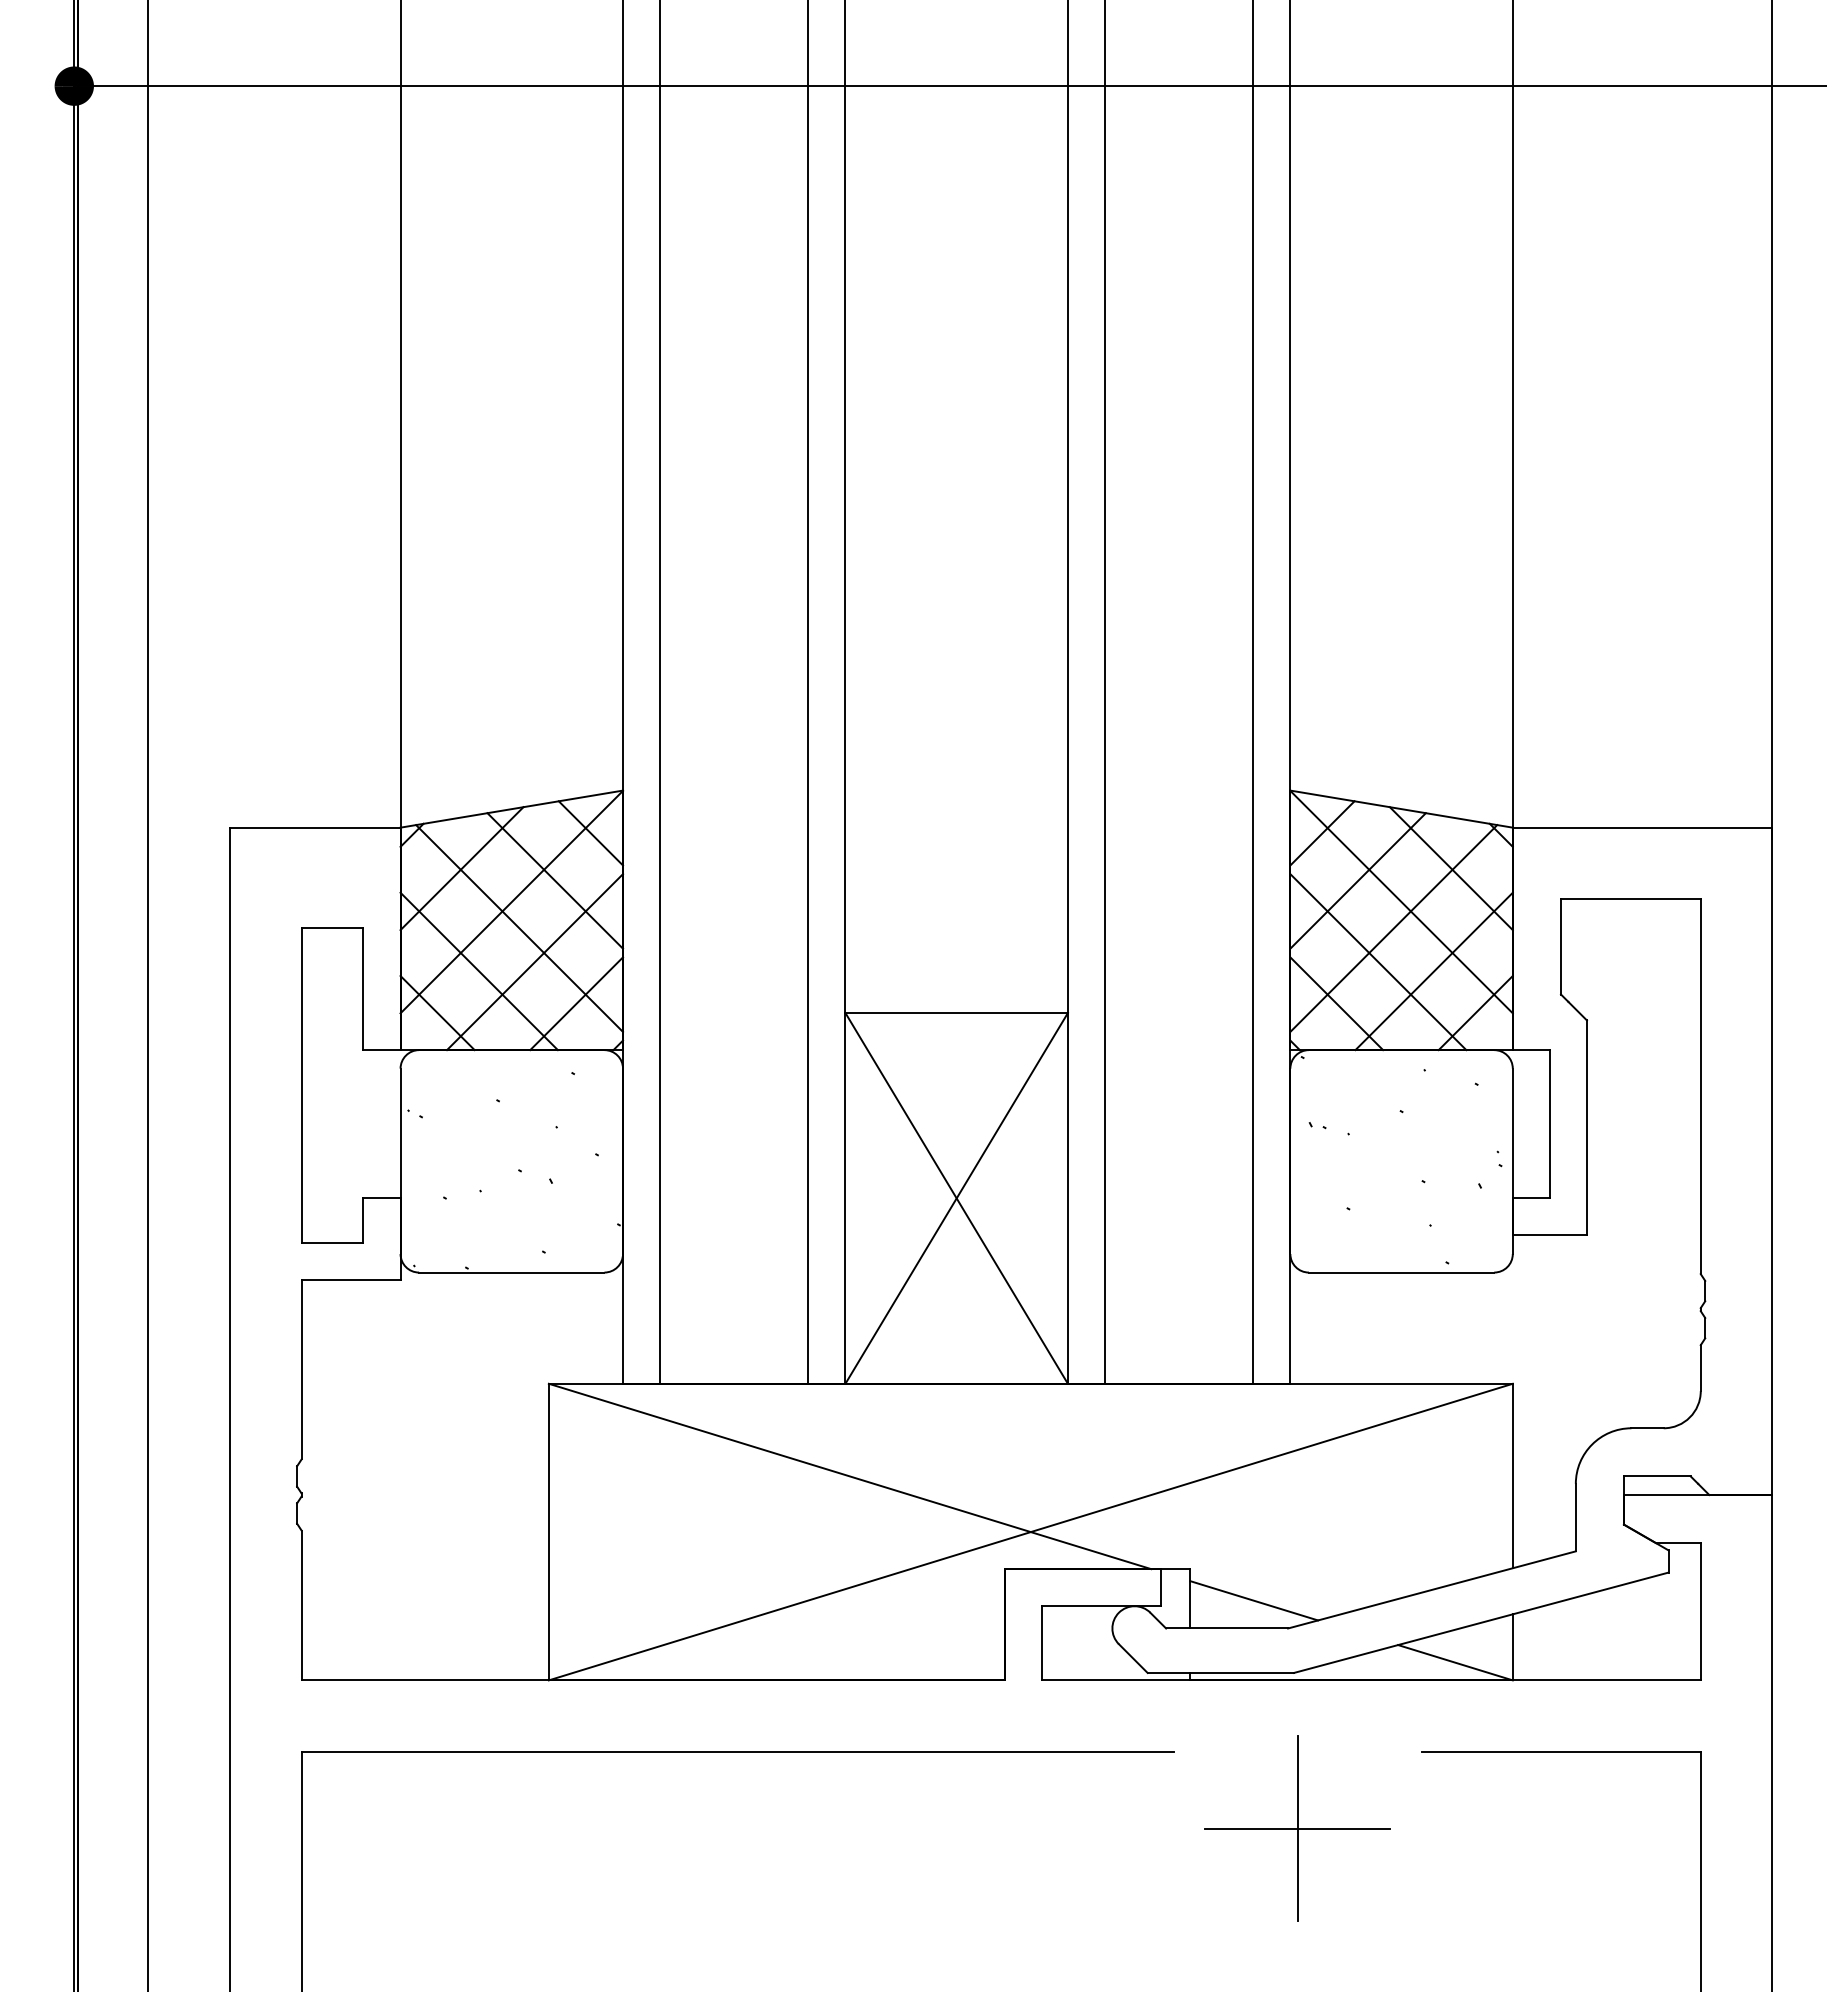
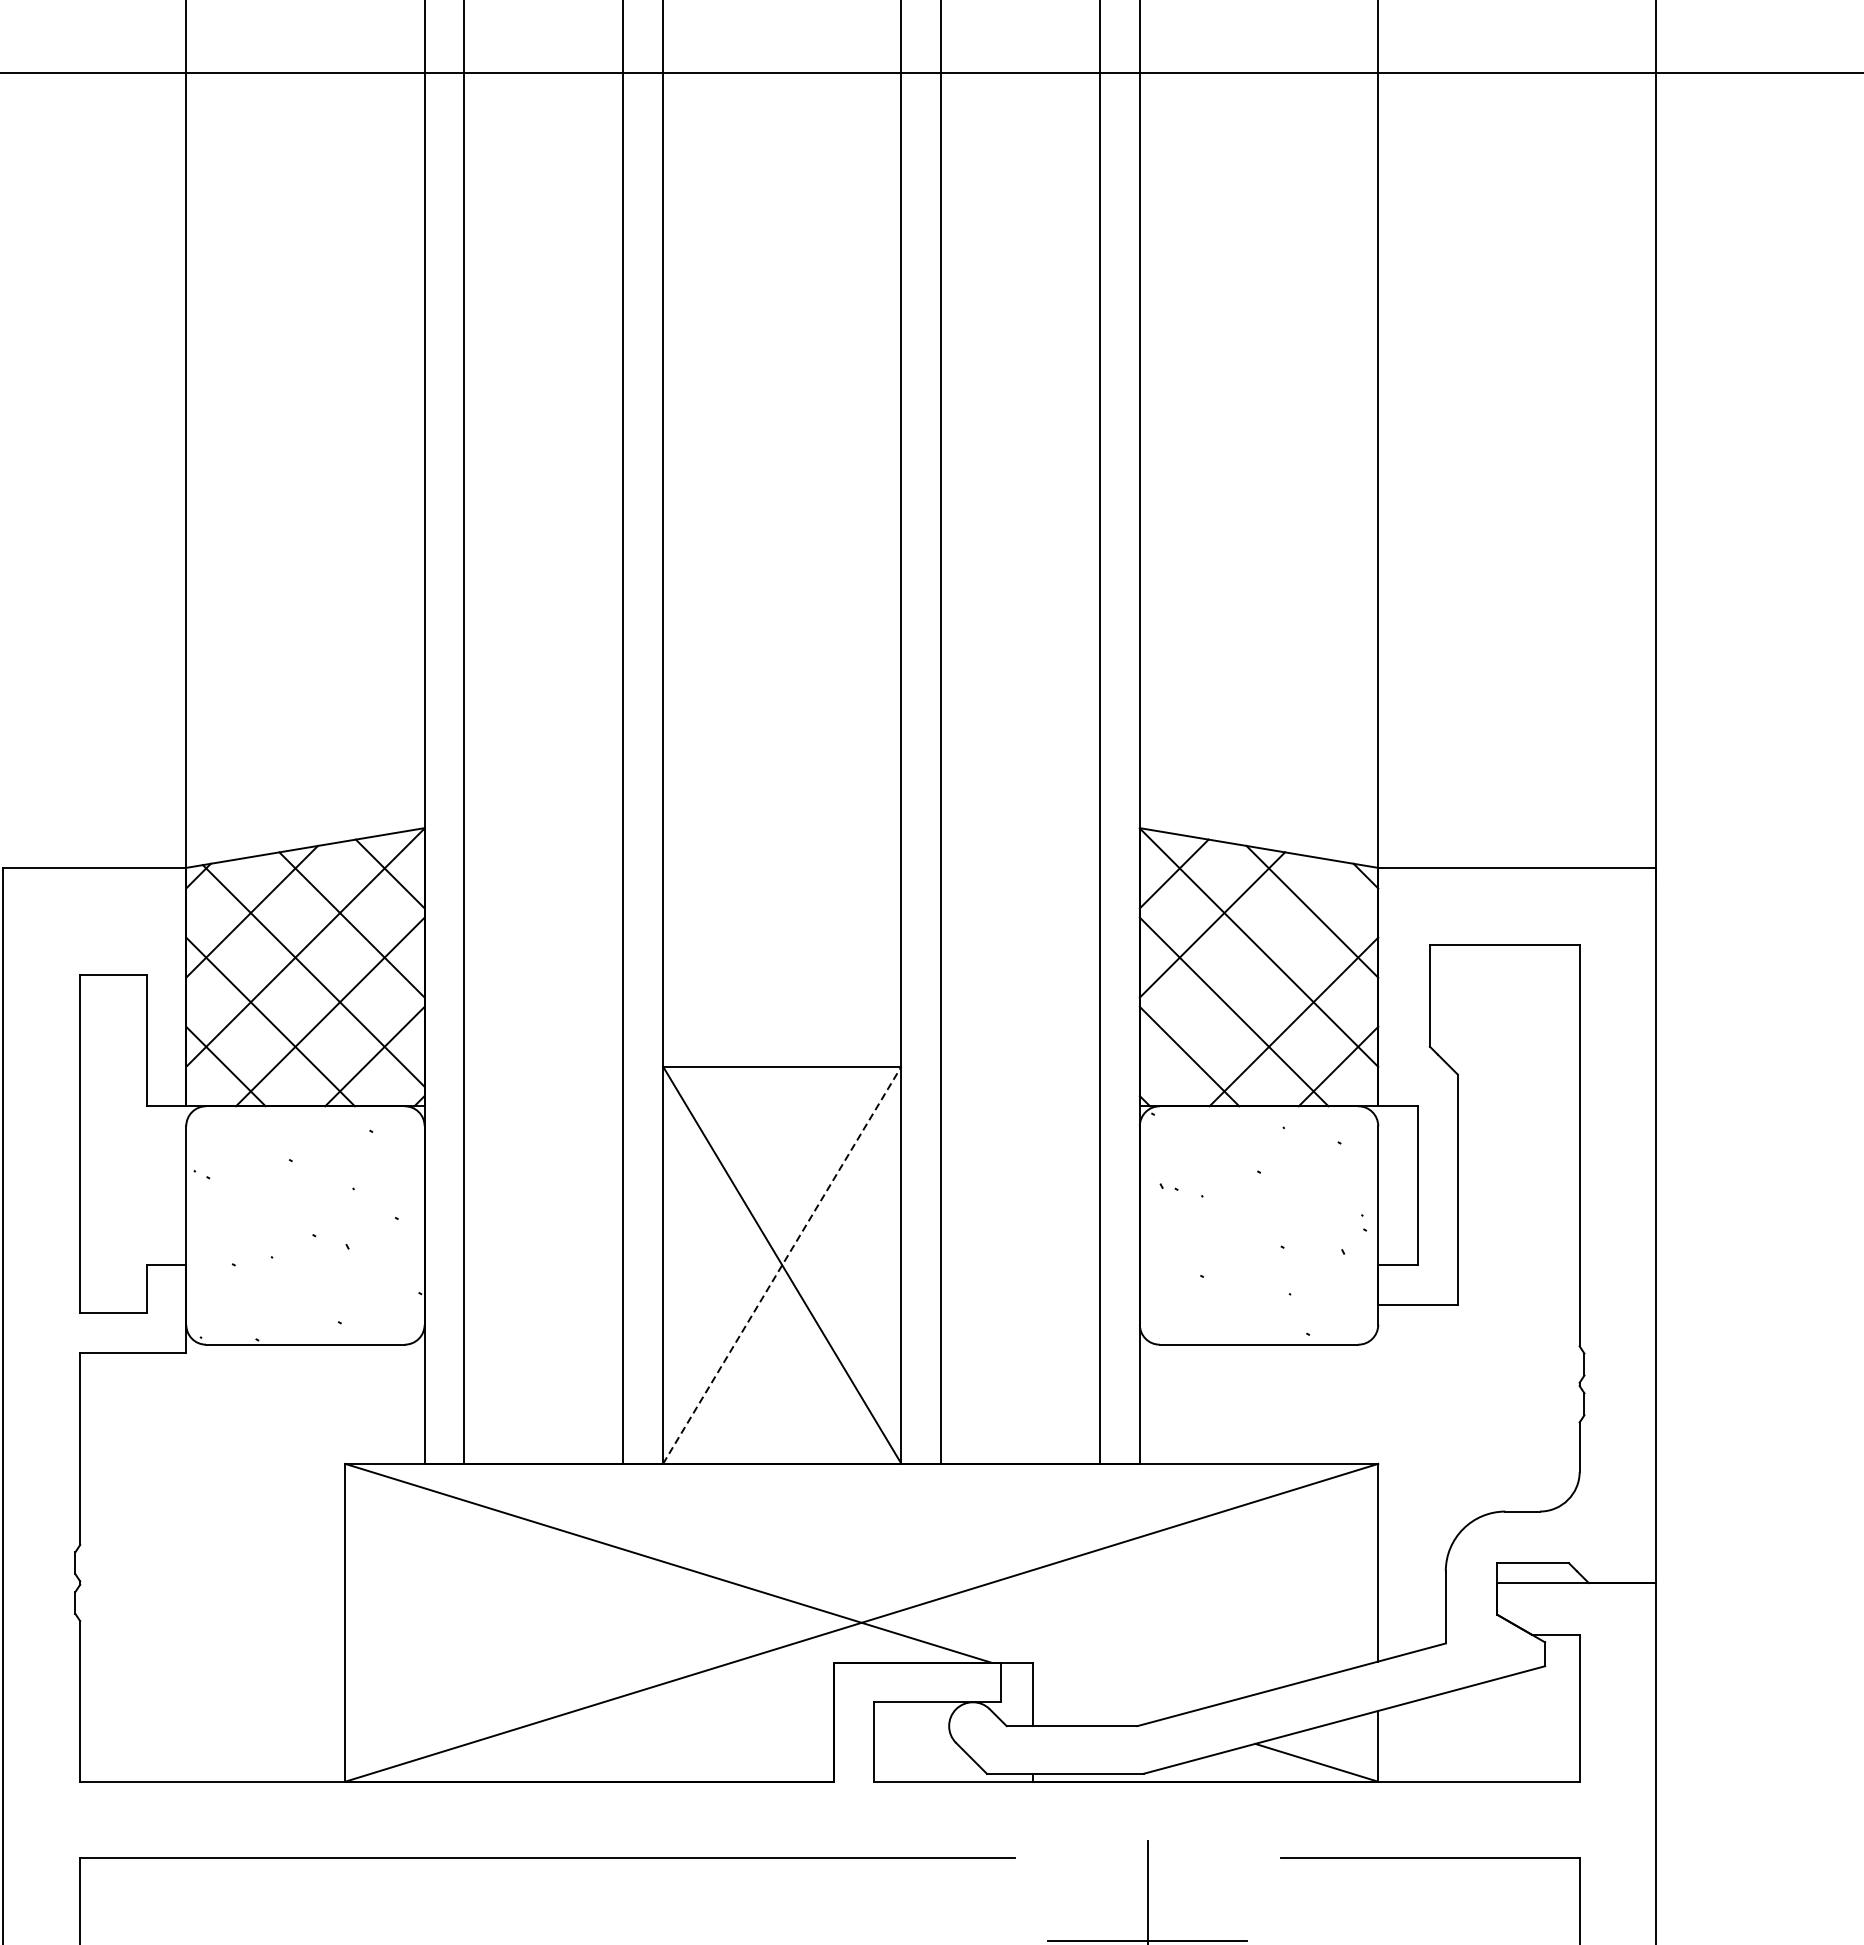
line: (1393, 928) -> (1250, 975), removed
line: (956, 1197) -> (782, 1264), solid -> dashed
line: (1254, 1600) -> (1101, 1696), removed

